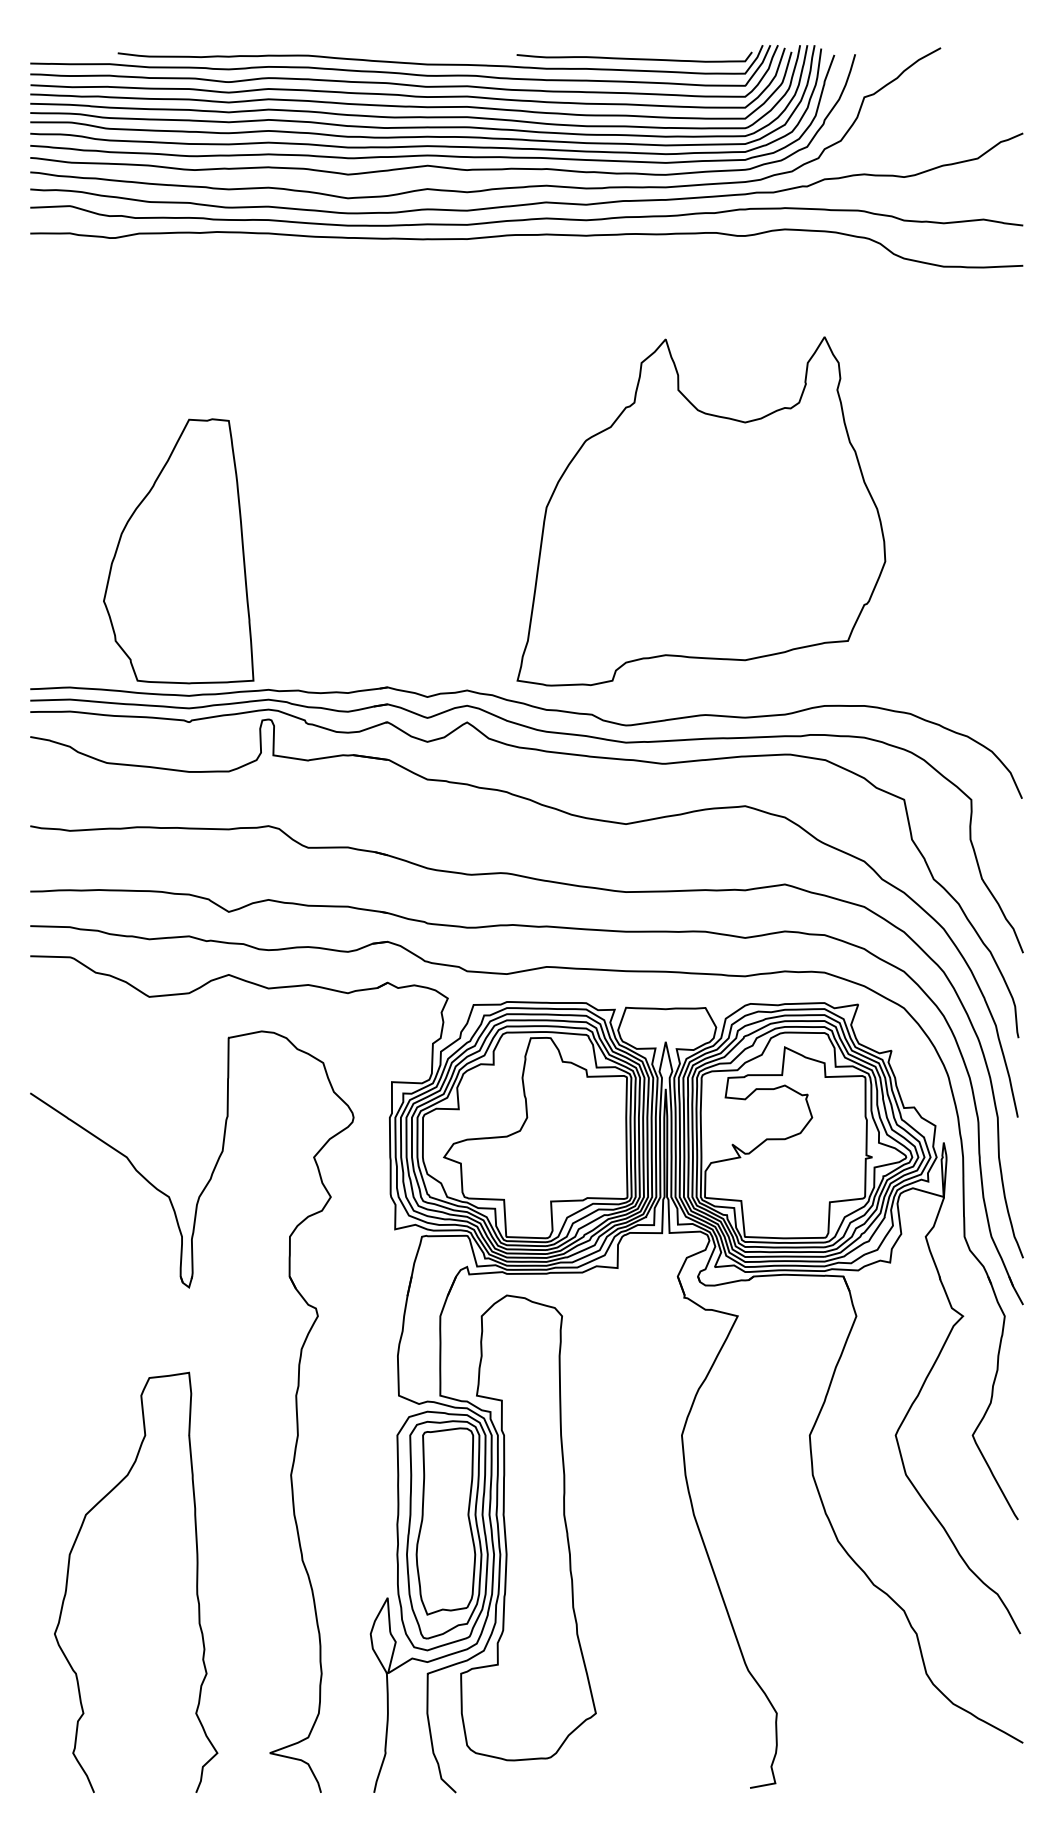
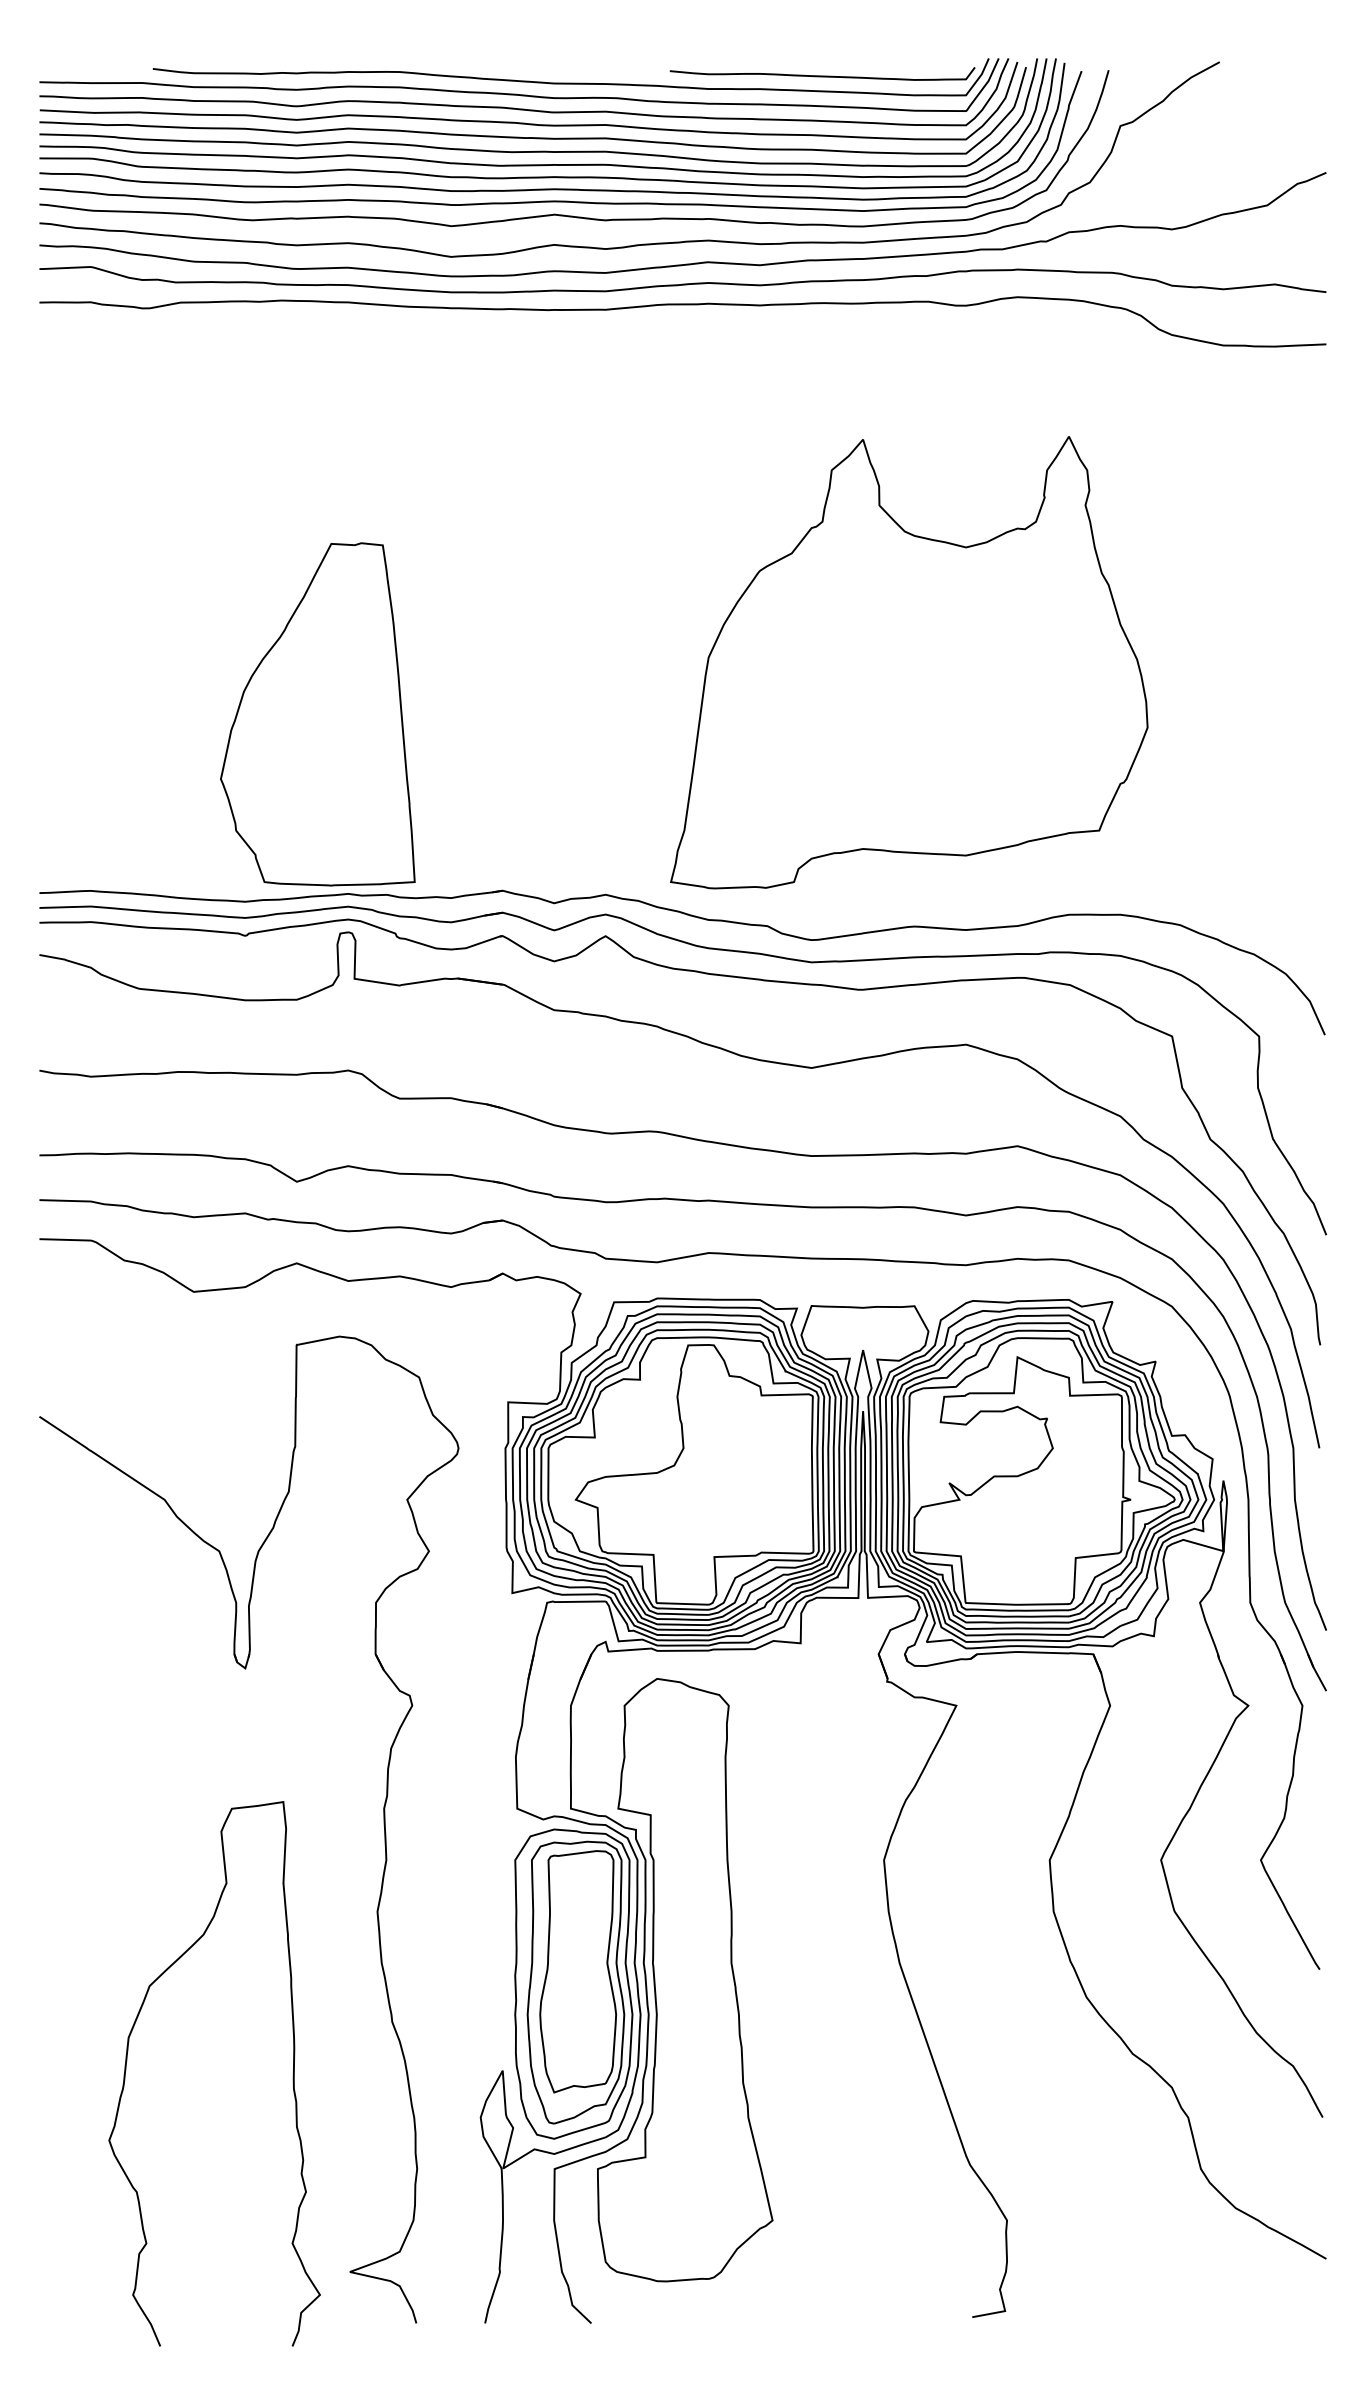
part: (178, 551) -> (317, 714), moved
curve: (196, 1583) -> (292, 2075), moved

